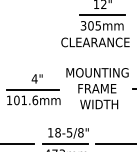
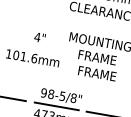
line: (32, 89) -> (33, 47), removed
text: (99, 104) -> (96, 73), WIDTH -> FRAME
text: (50, 132) -> (43, 92), 18-5/8" -> 98-5/8"

